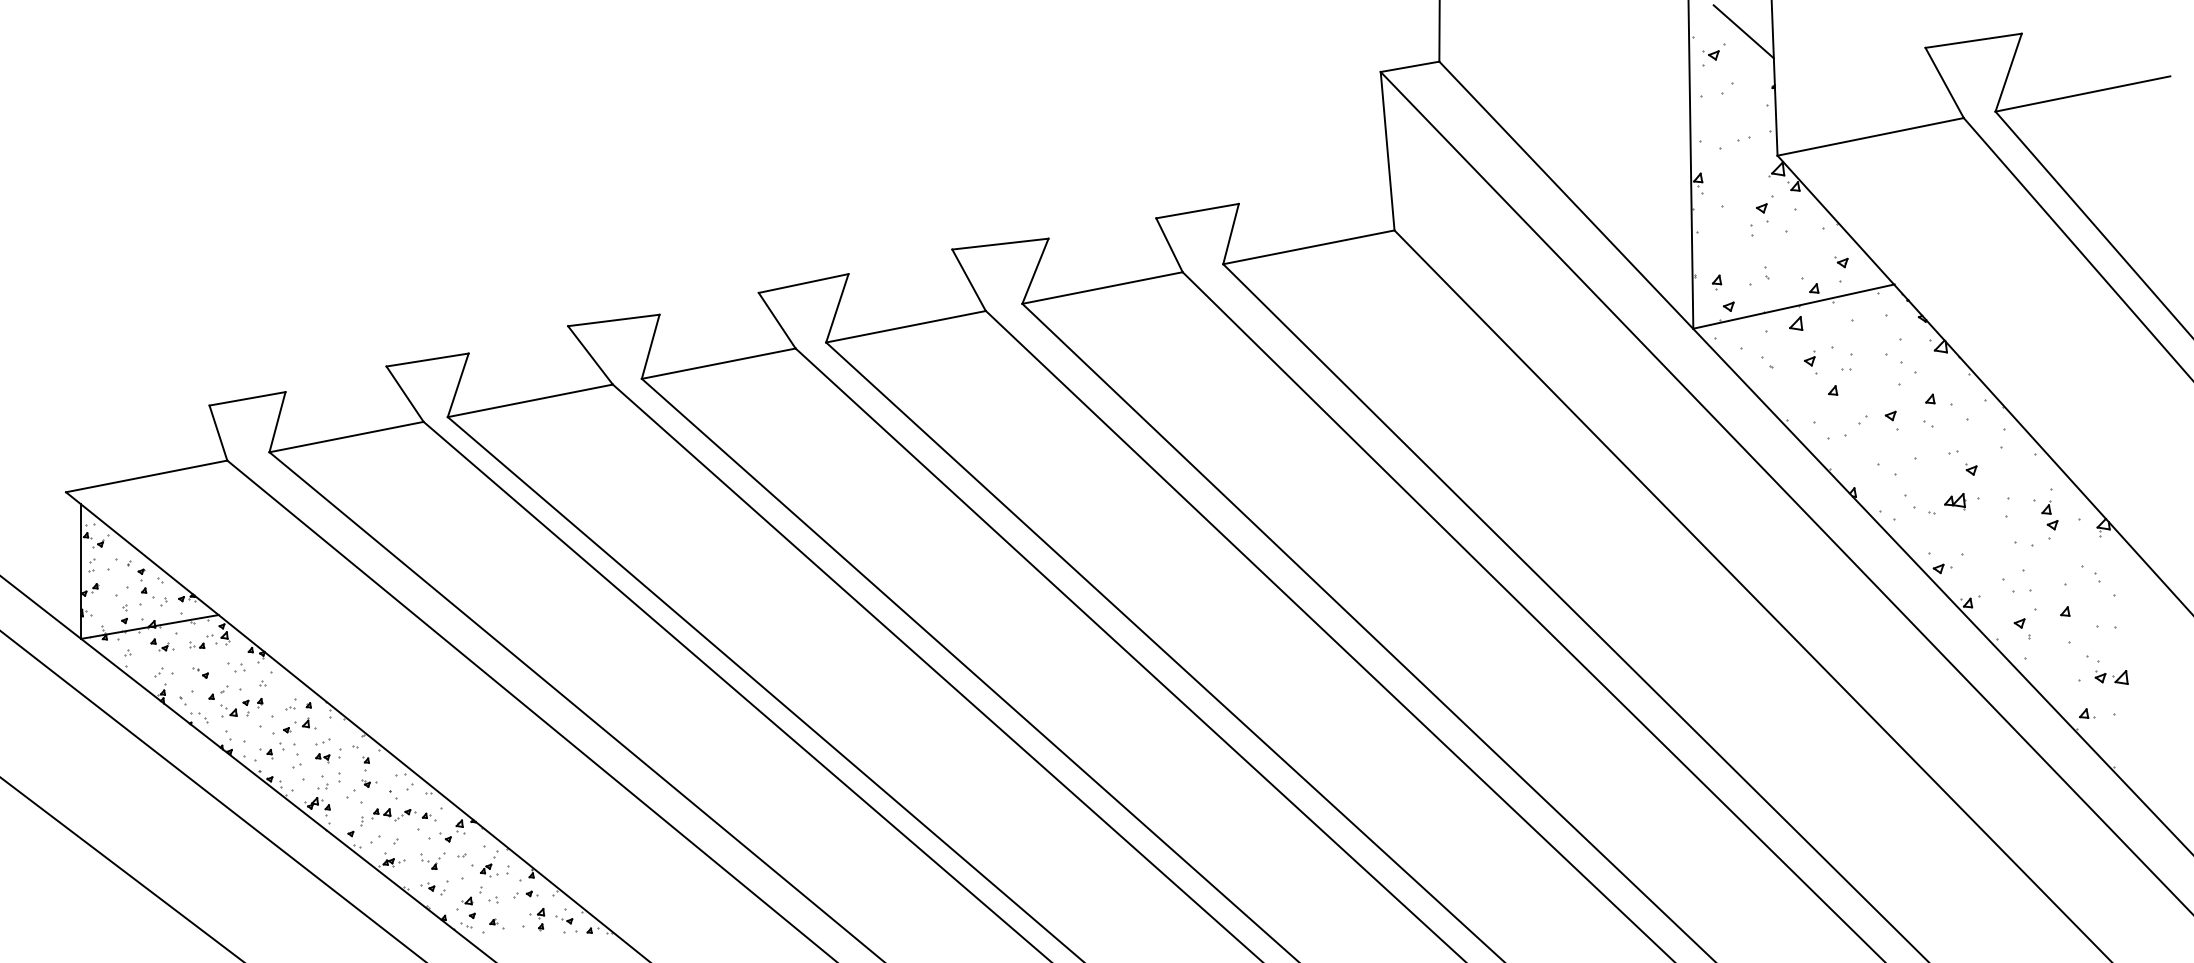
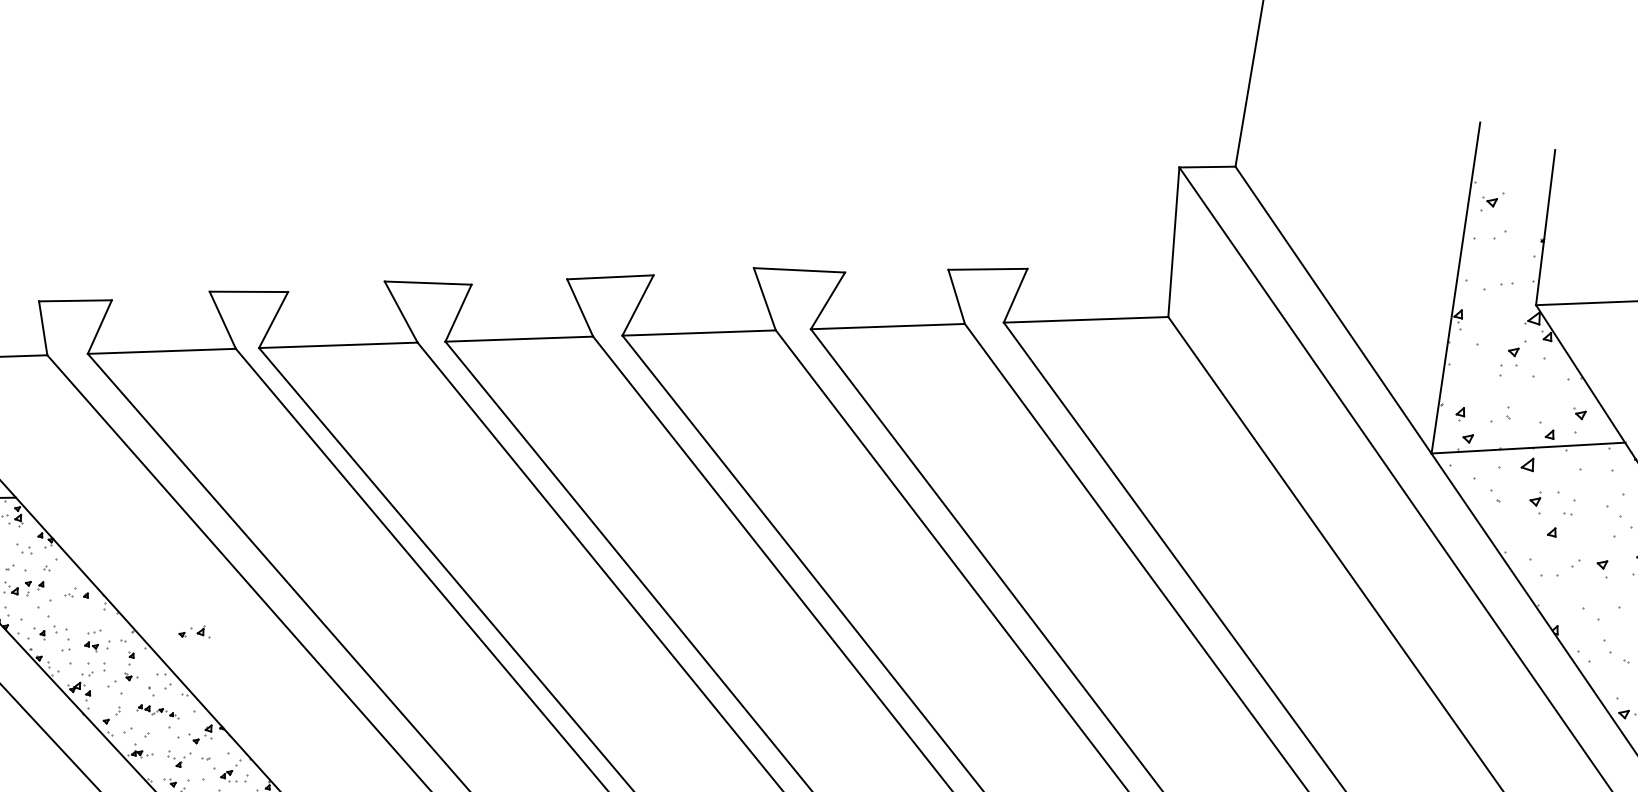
line: (1743, 31) -> (1523, 184), removed
part: (299, 725) -> (194, 632), moved
part: (403, 814) -> (157, 711), size x0.7

